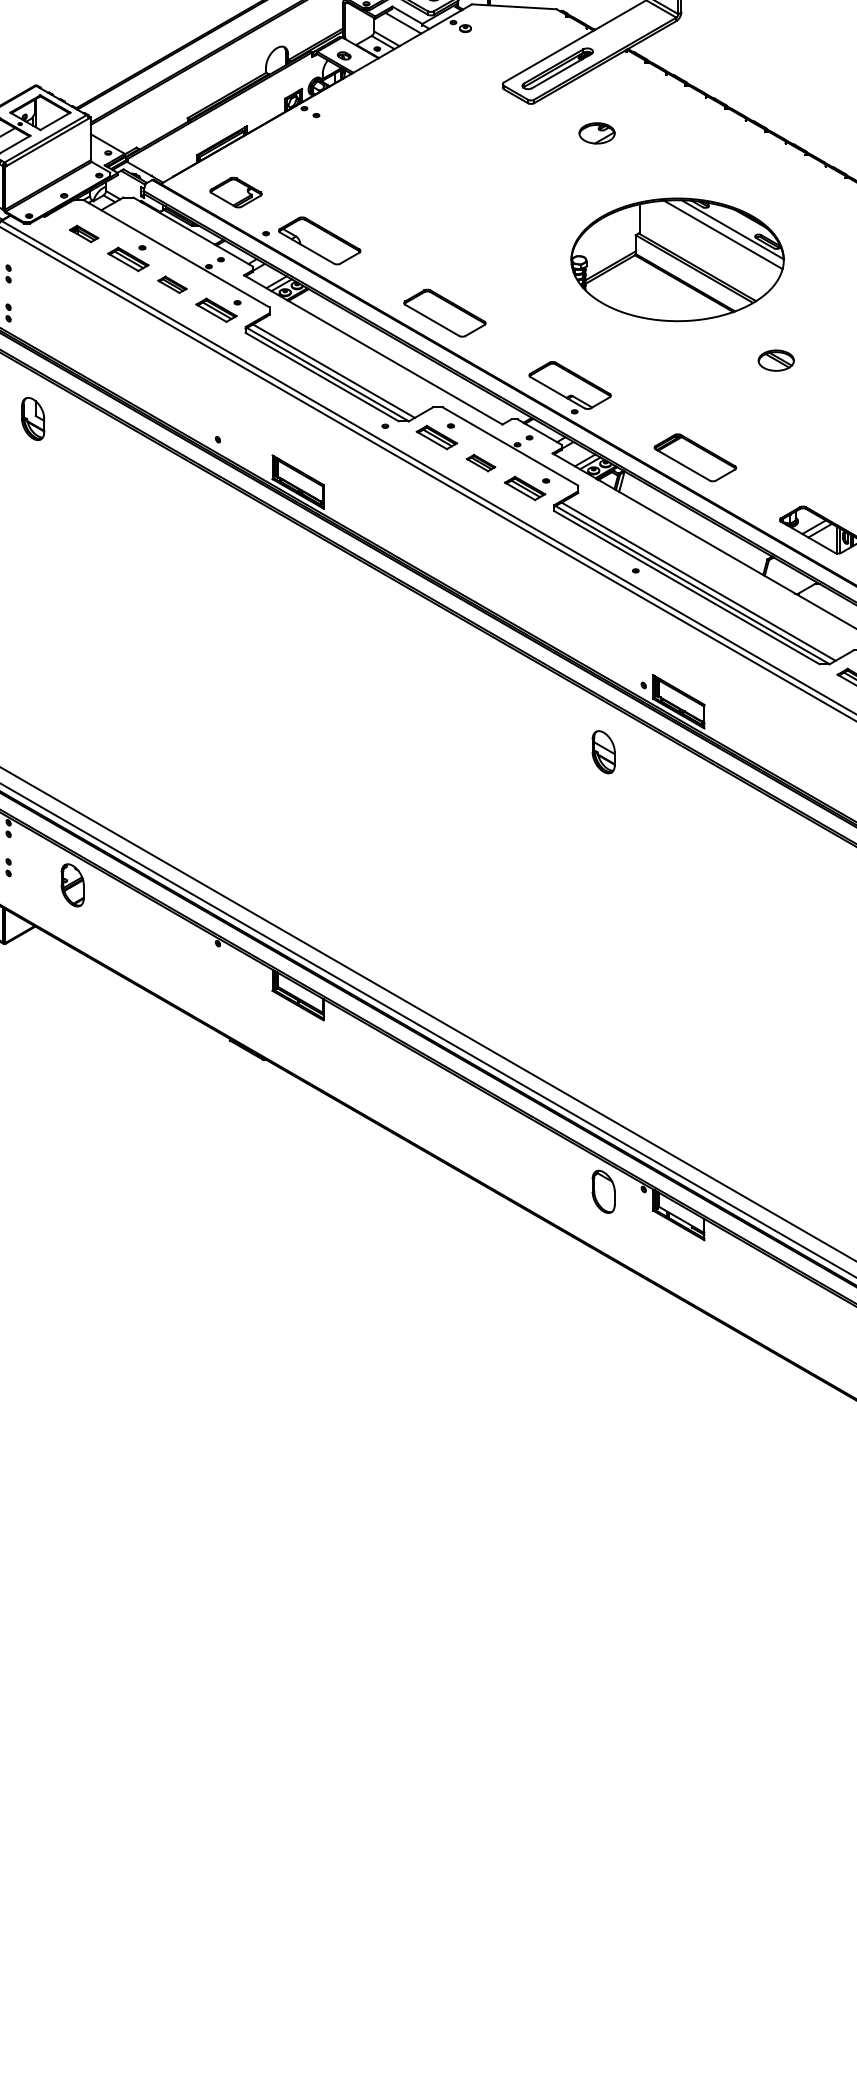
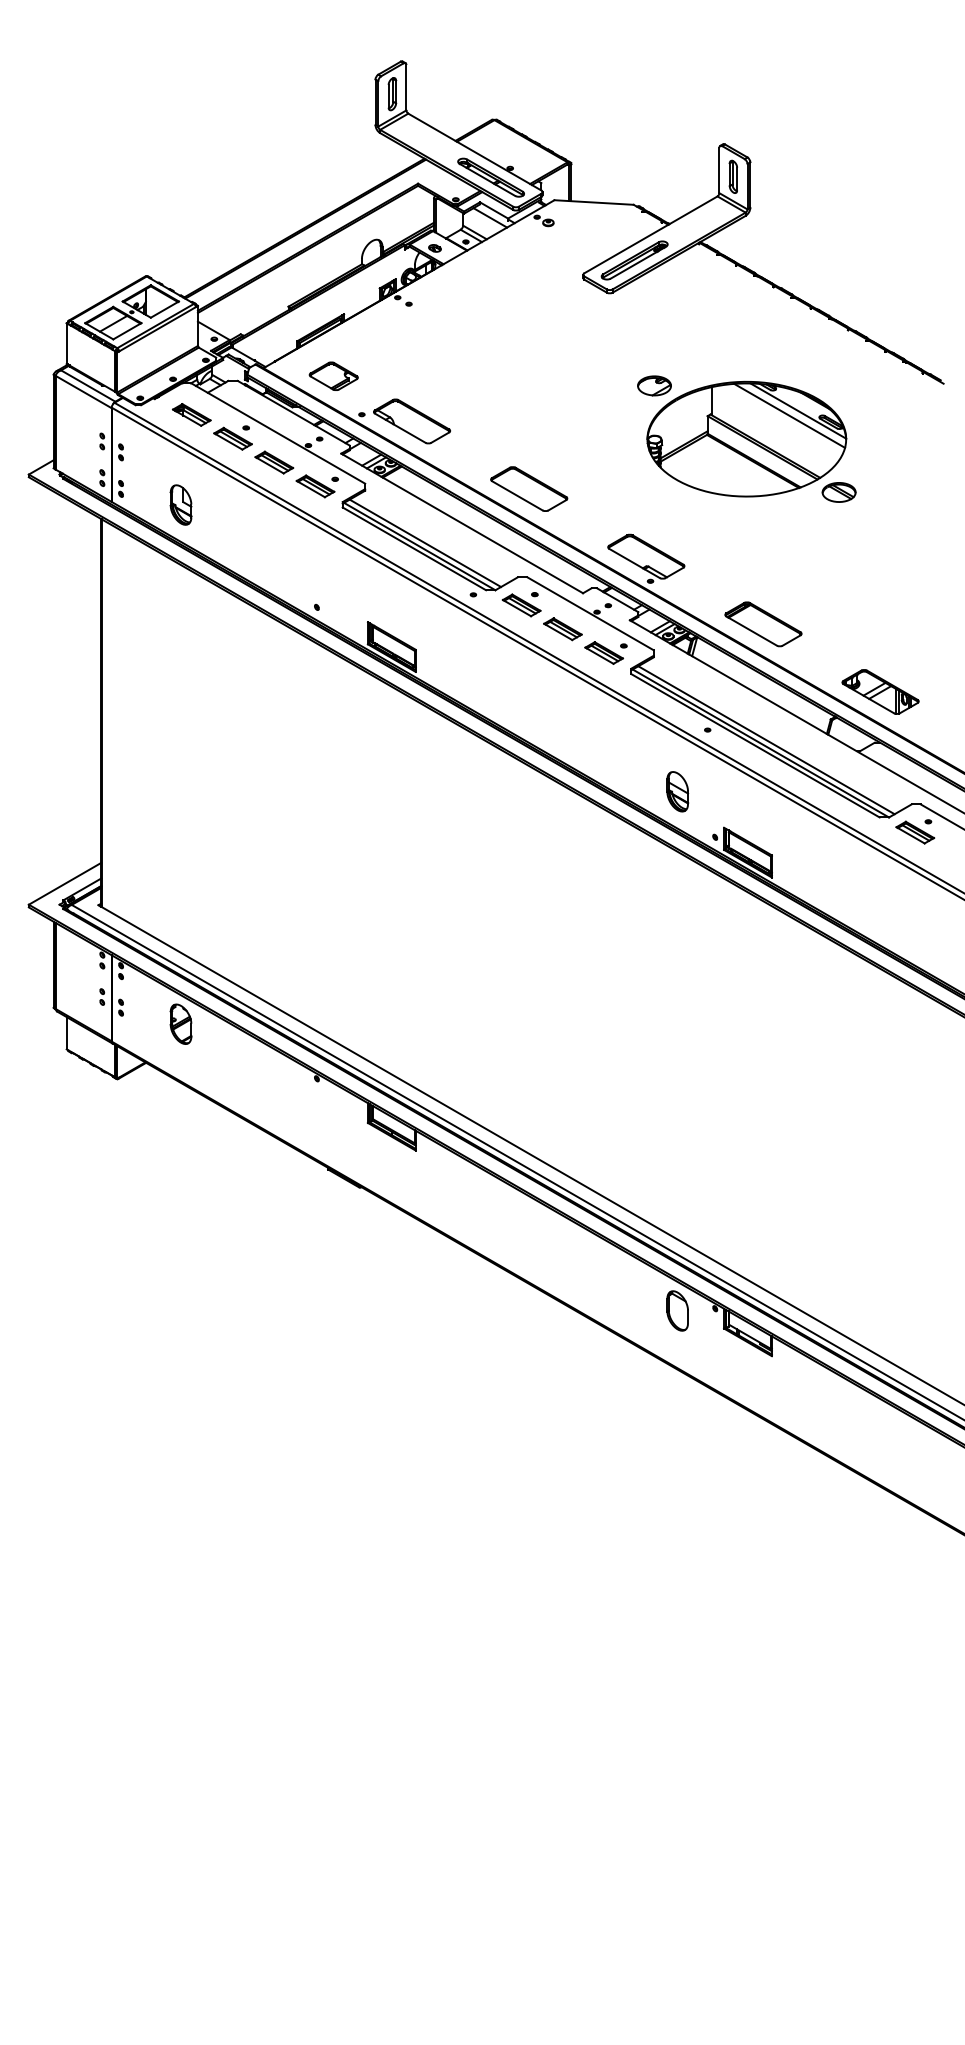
part: (597, 132) -> (654, 385), moved
part: (83, 233) -> (191, 414), size x1.43
part: (172, 284) -> (274, 462), size x1.43
part: (775, 360) -> (838, 492), moved
part: (32, 418) -> (180, 504), moved
part: (480, 463) -> (562, 629), size x1.43
part: (603, 751) -> (677, 791), moved

